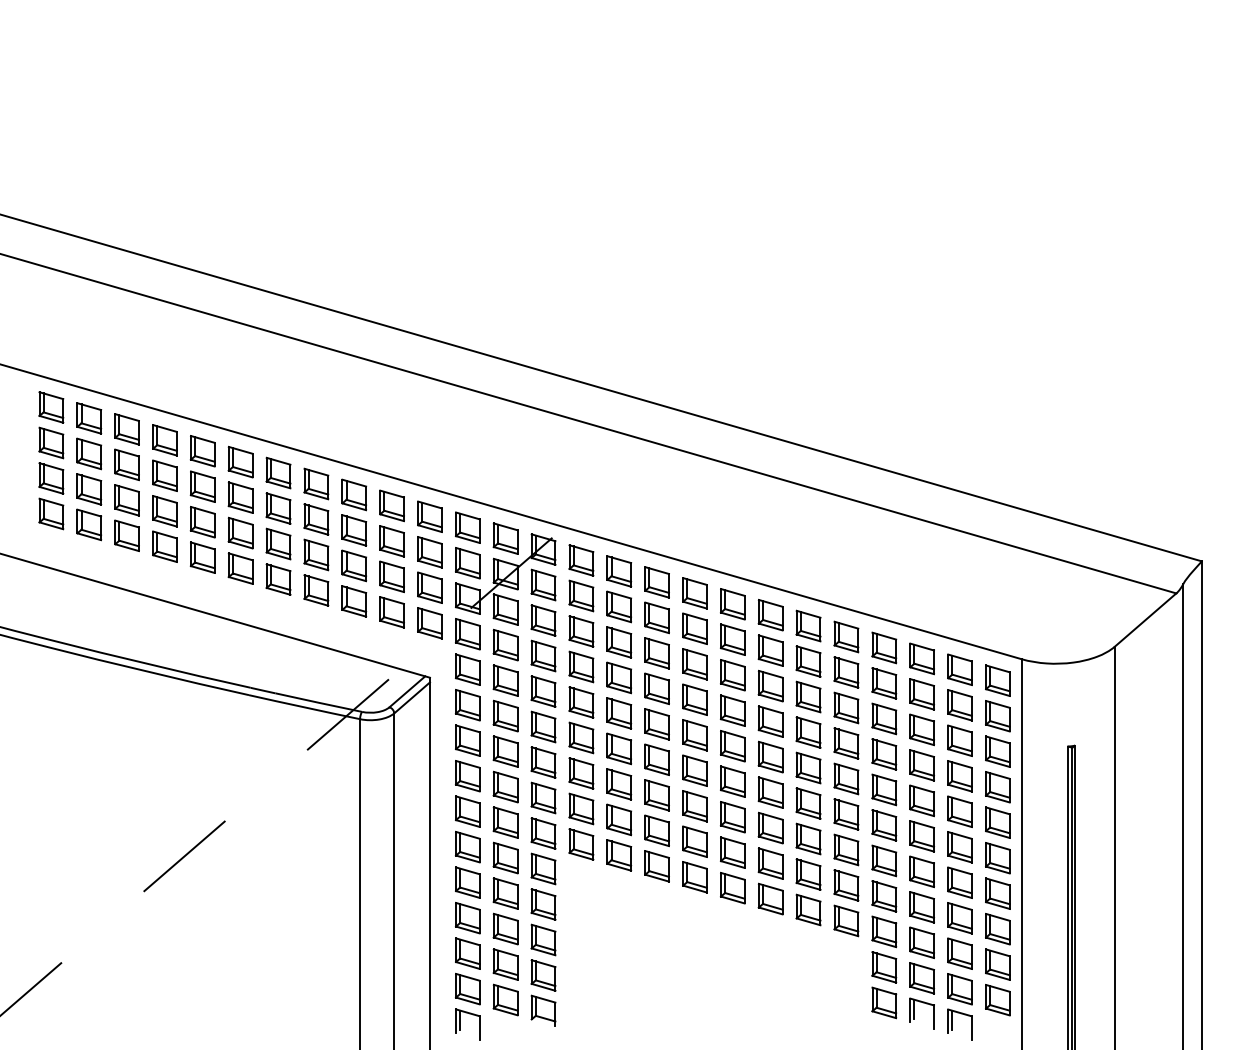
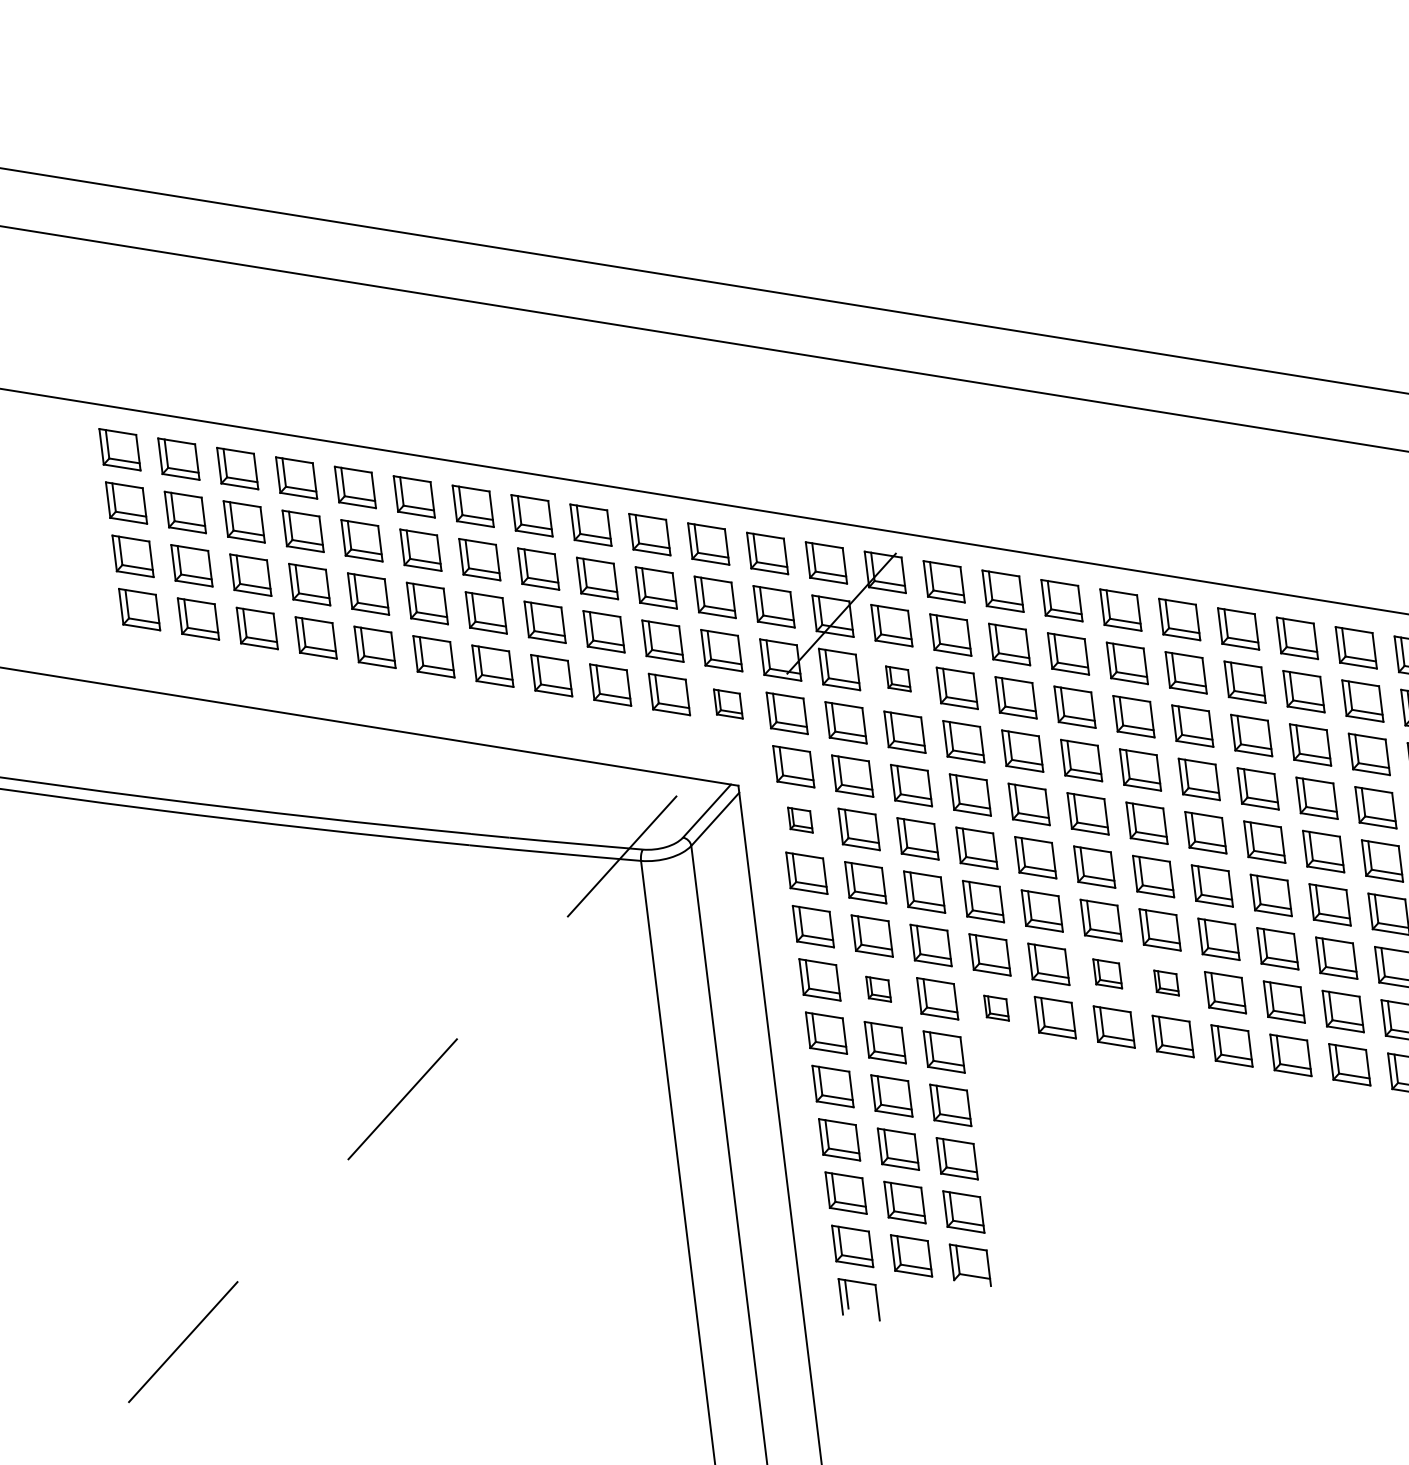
part: (543, 620) -> (898, 678), size x0.6
part: (429, 623) -> (727, 704), size x0.7
part: (467, 705) -> (799, 820), size x0.6
part: (505, 822) -> (878, 989), size x0.6
part: (656, 830) -> (1106, 973), size x0.7
part: (694, 841) -> (1165, 982), size x0.6
part: (581, 844) -> (996, 1008), size x0.6

